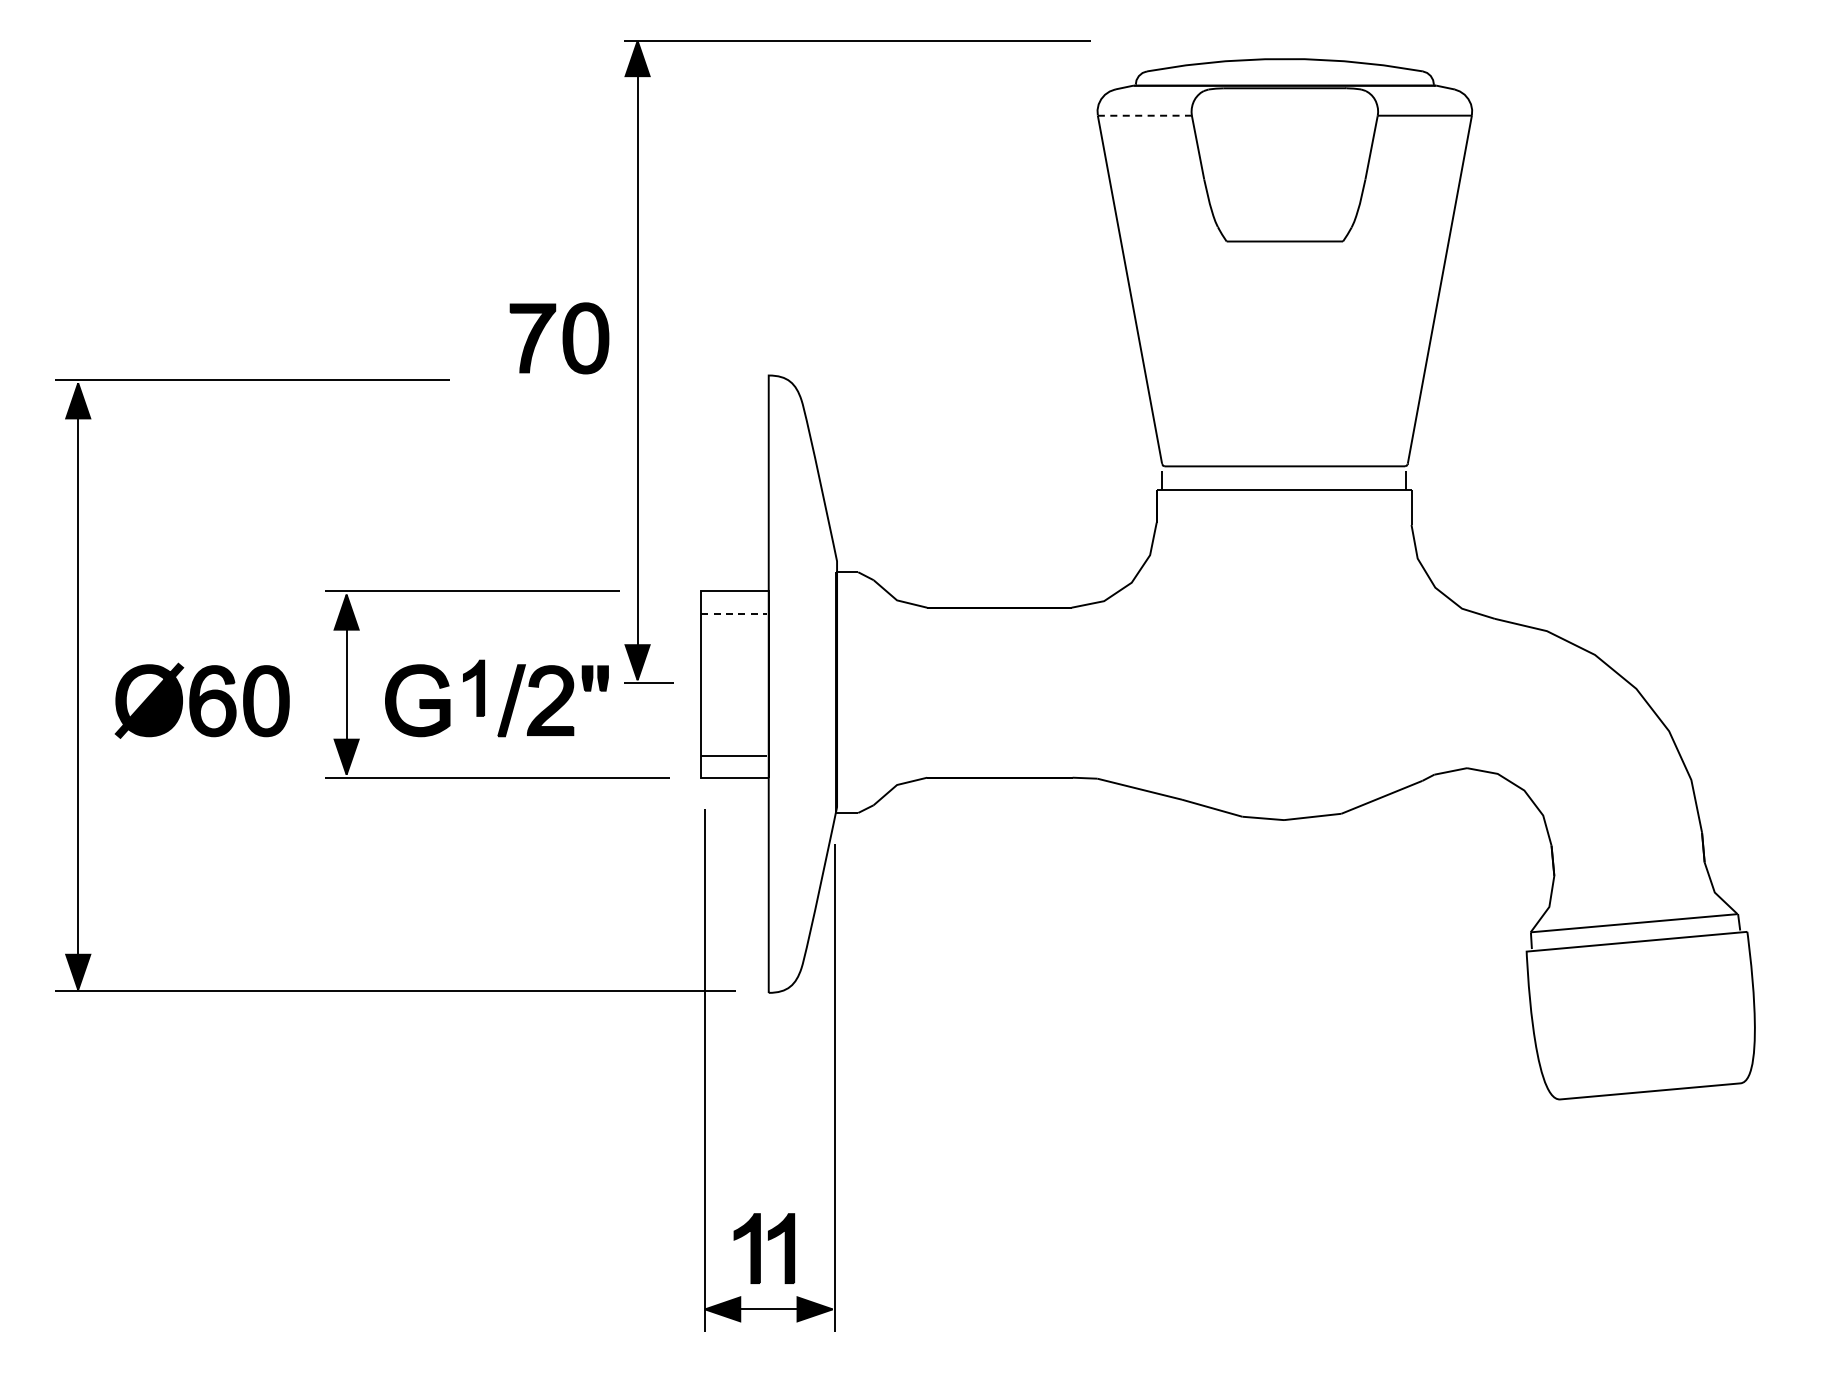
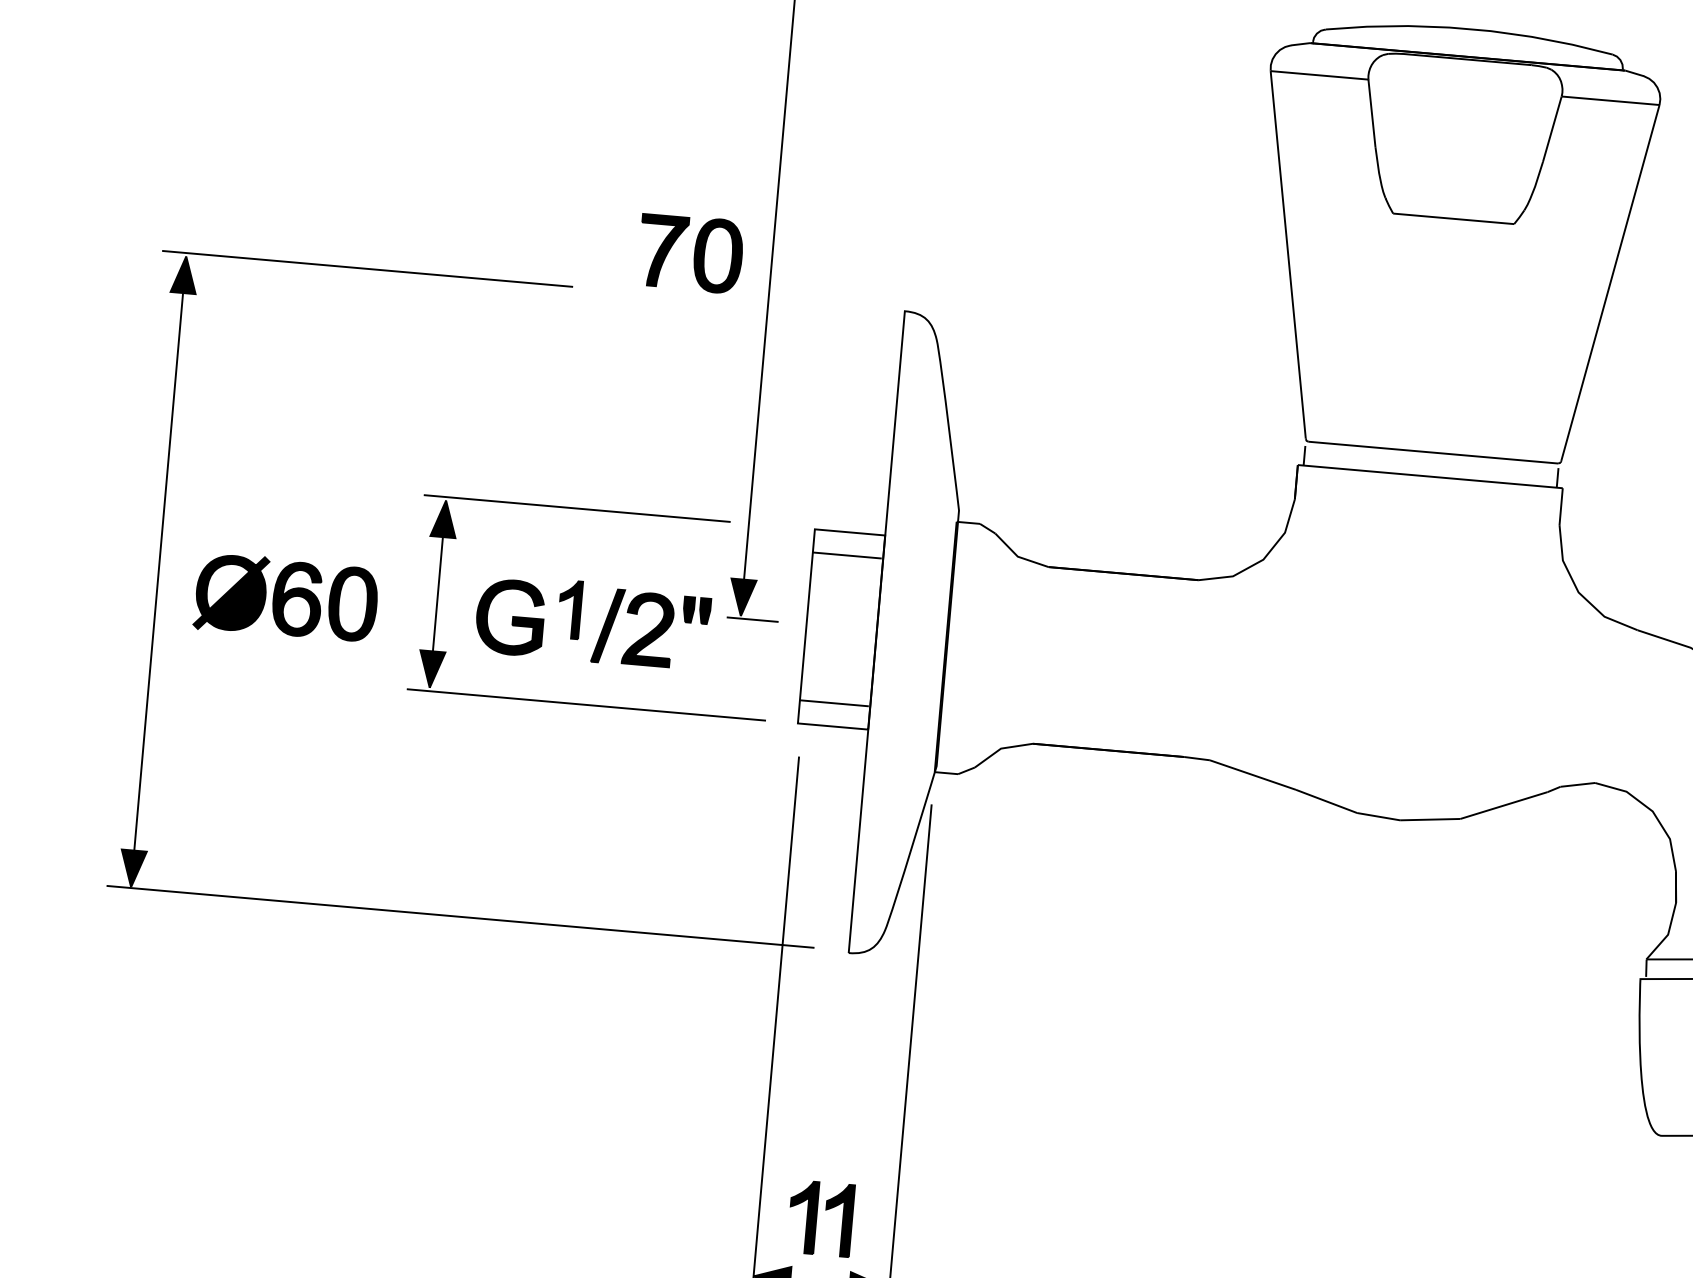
line: (1146, 115) -> (1321, 75), dashed -> solid
line: (734, 613) -> (847, 555), dashed -> solid

